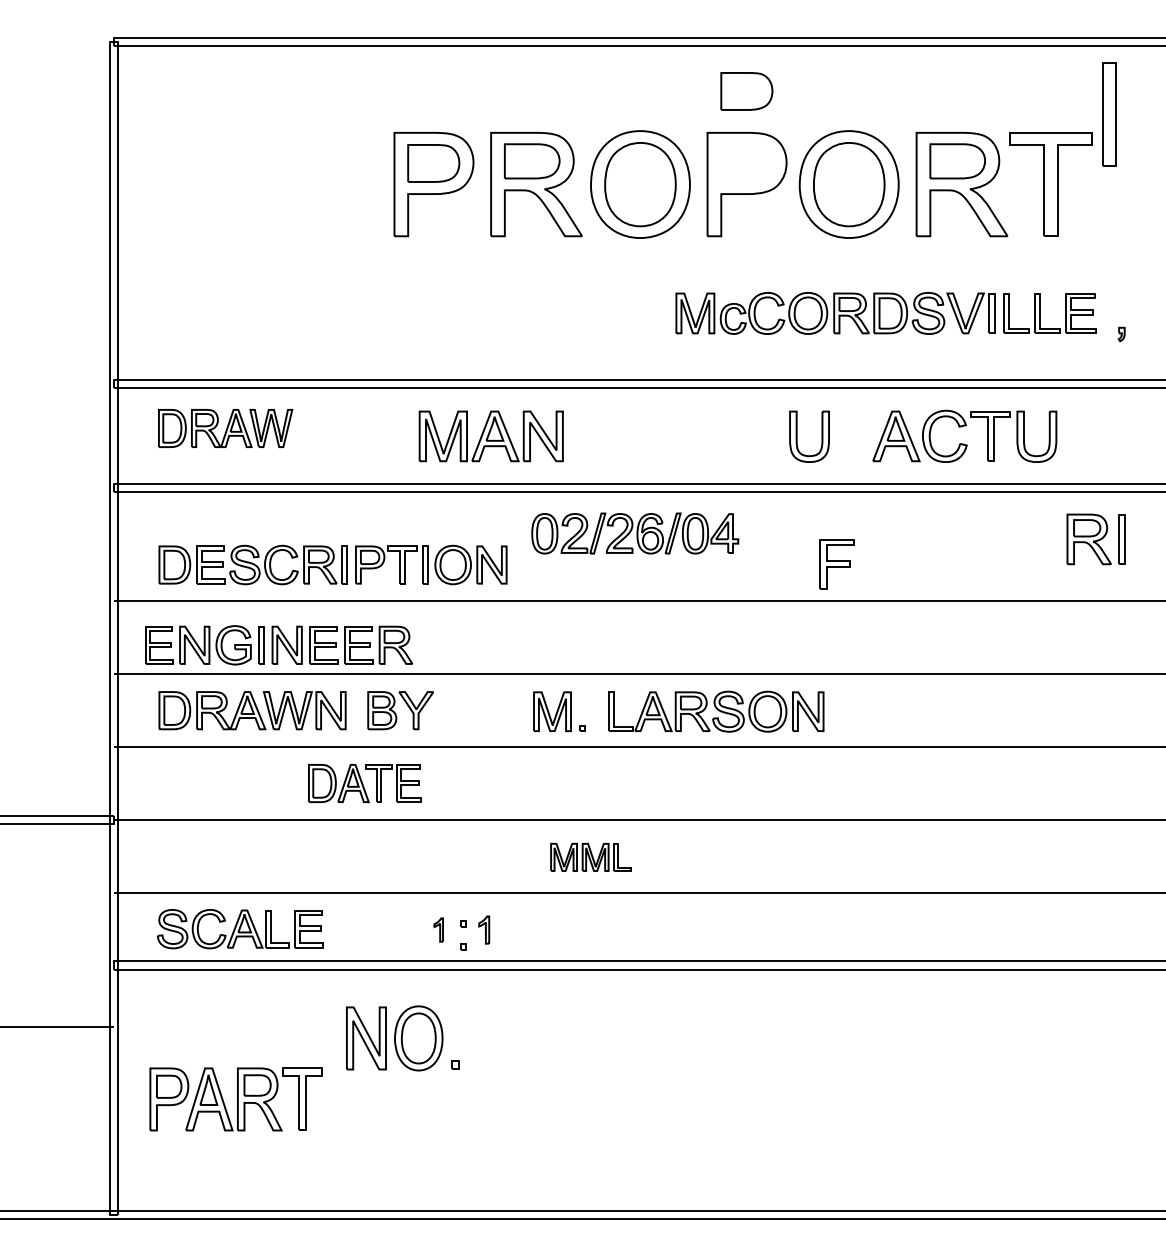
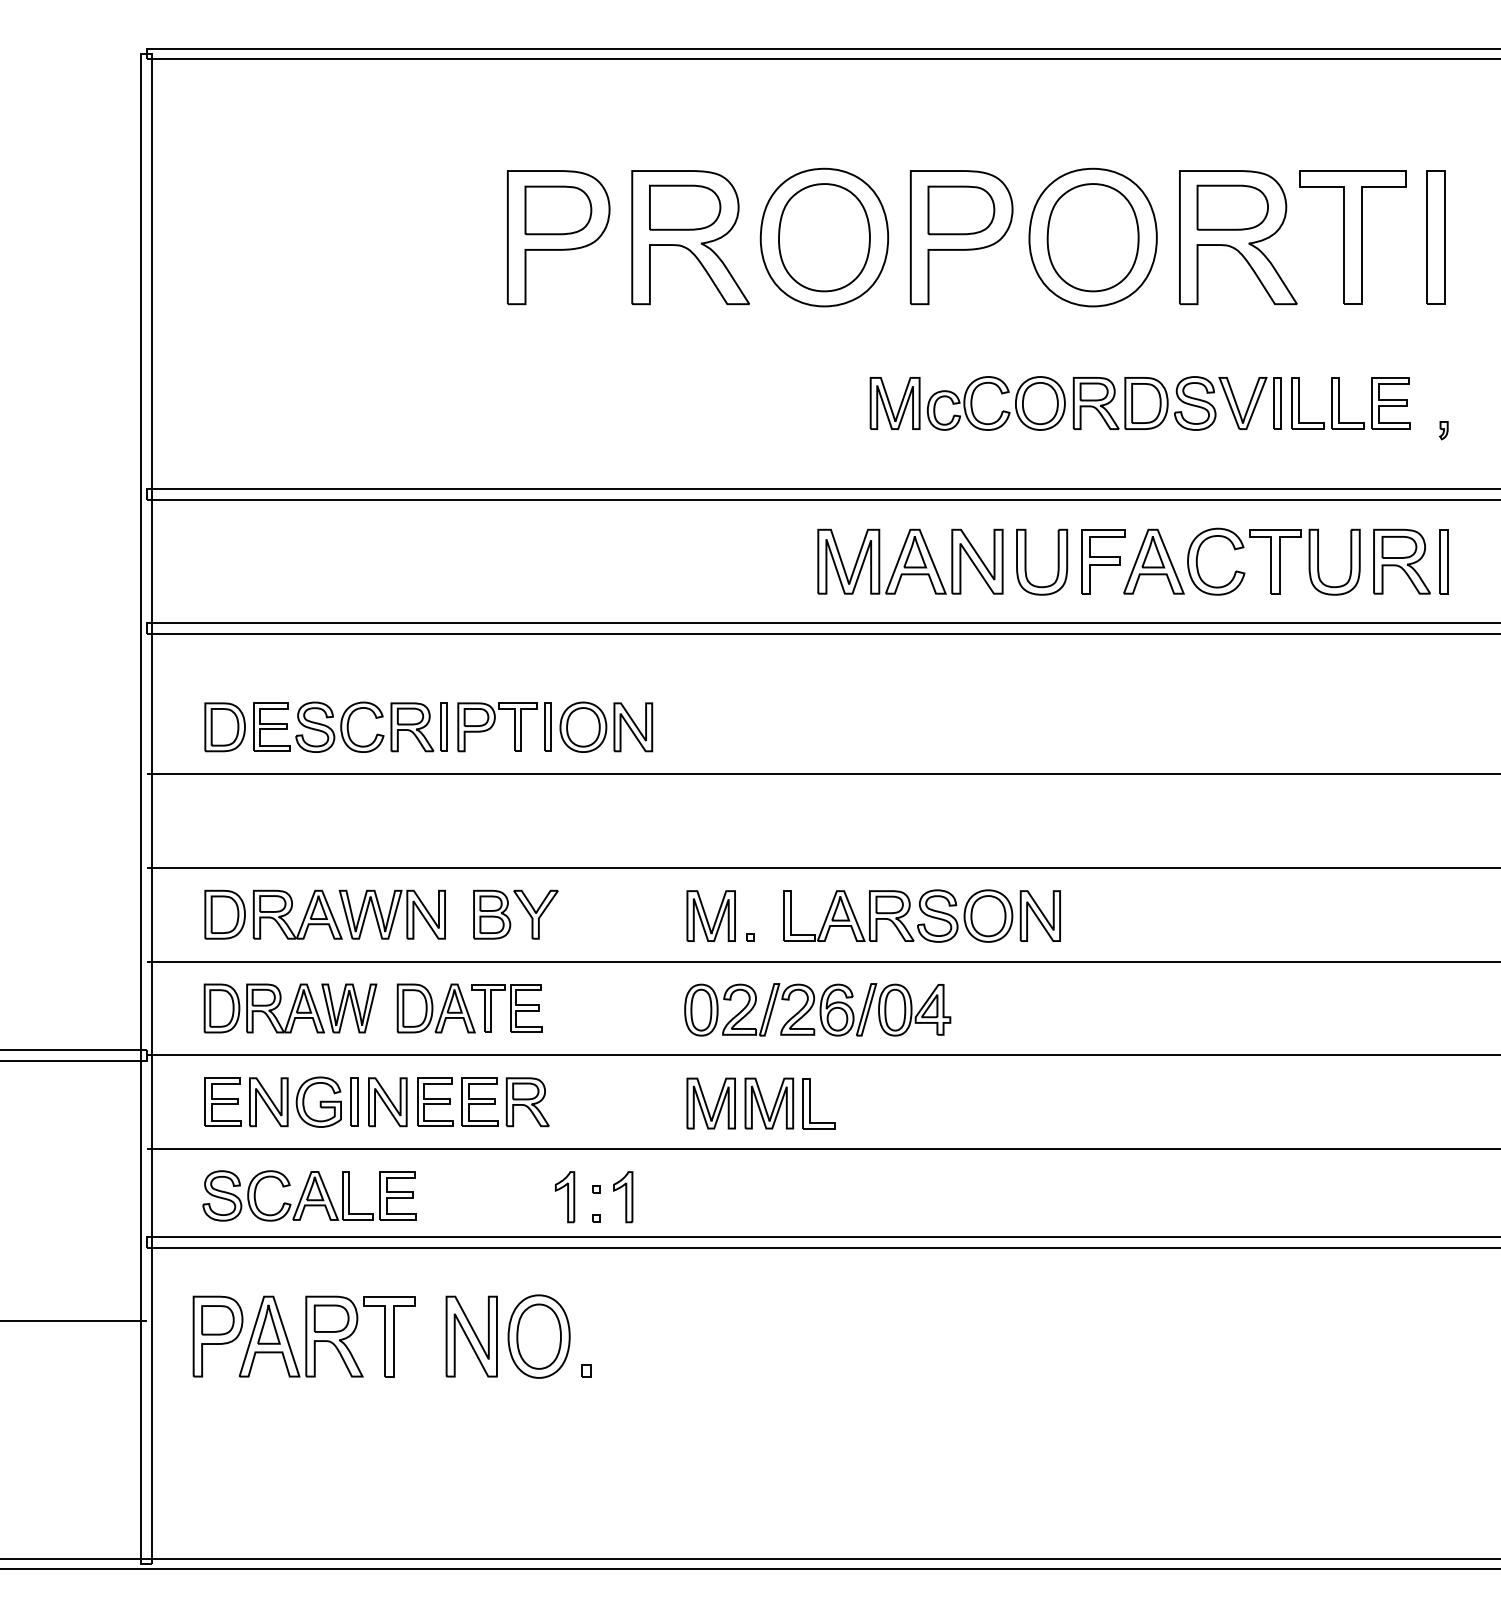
part: (746, 91) -> (960, 210), moved
part: (1109, 114) -> (1435, 237), moved
part: (225, 428) -> (290, 1008), moved
part: (490, 436) -> (909, 561), moved
part: (635, 533) -> (818, 1009), moved
part: (1095, 539) -> (1410, 561), moved
part: (836, 564) -> (1102, 561), moved
part: (278, 645) -> (376, 1102), moved
part: (590, 857) -> (760, 1103), size x1.43
part: (438, 929) -> (564, 1196), size x1.67
part: (484, 929) -> (623, 1196), size x1.43
part: (235, 1099) -> (303, 1336), moved

